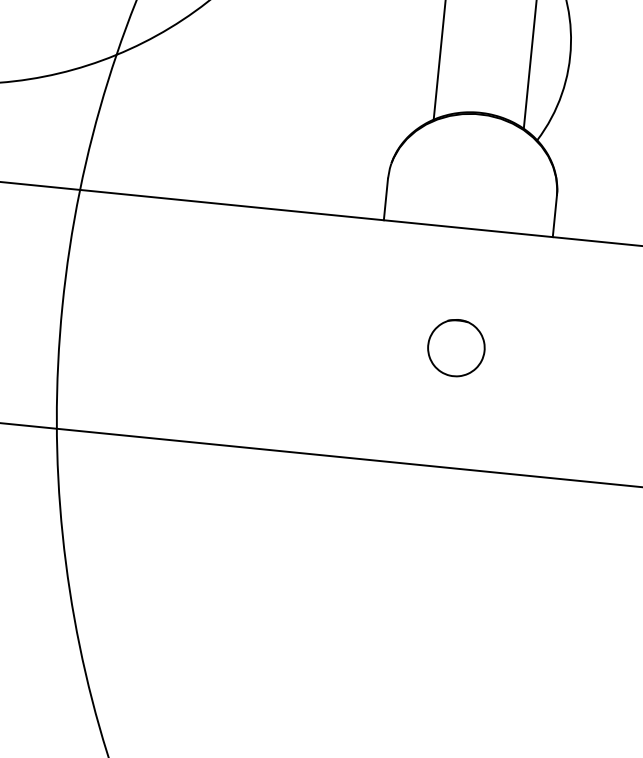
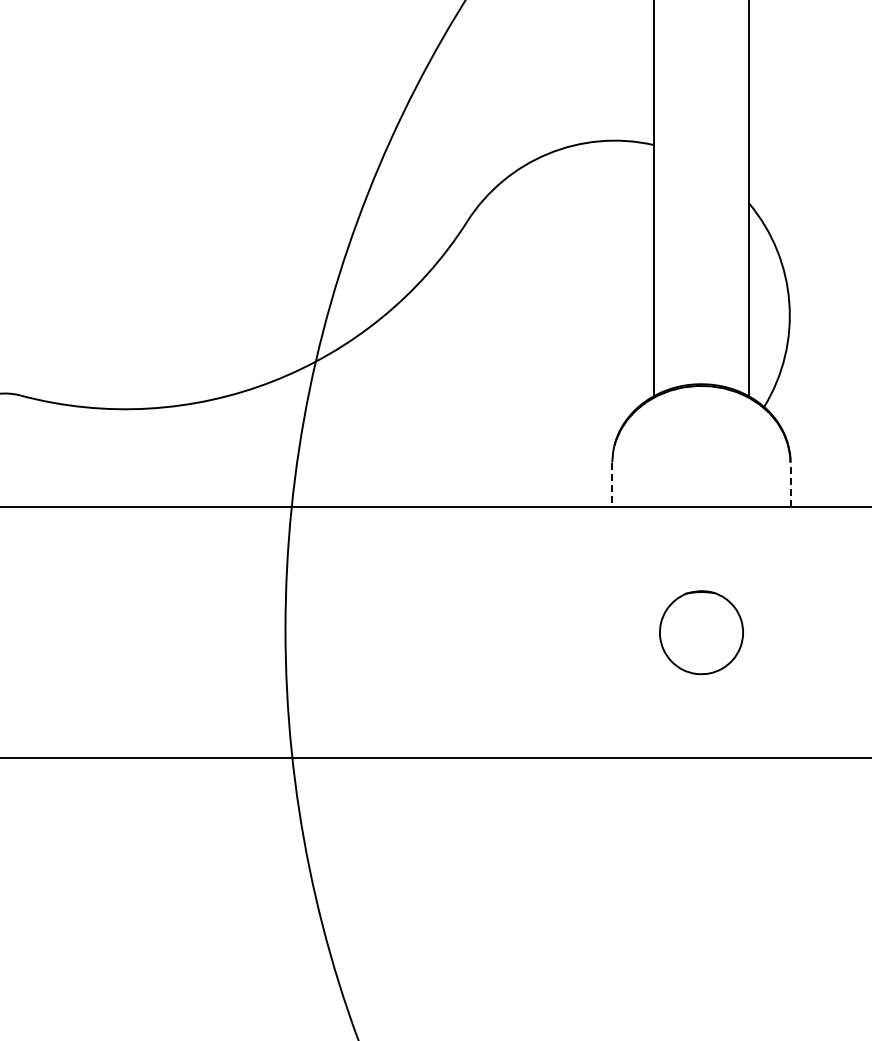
line: (386, 199) -> (612, 484), solid -> dashed
line: (554, 216) -> (790, 484), solid -> dashed
part: (455, 347) -> (700, 631), size x1.4

